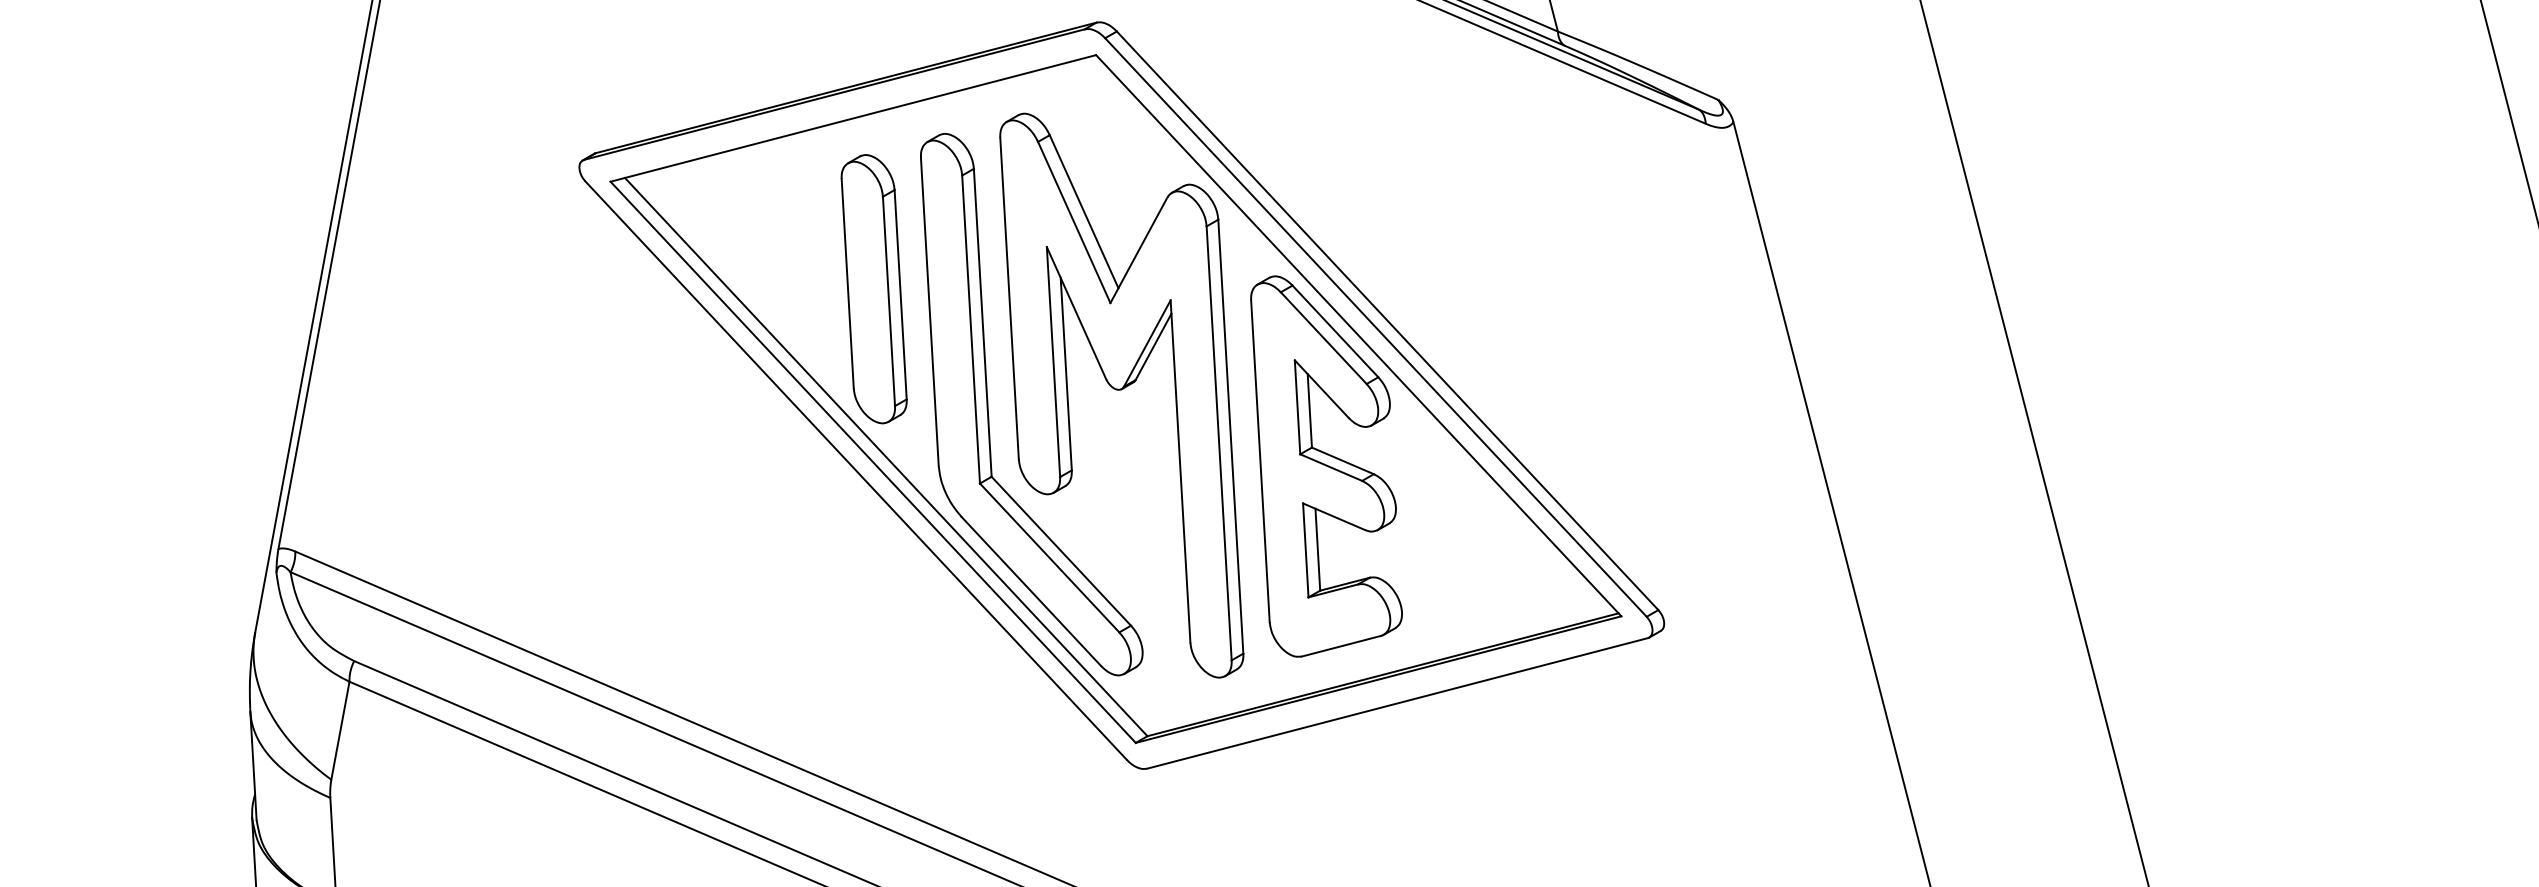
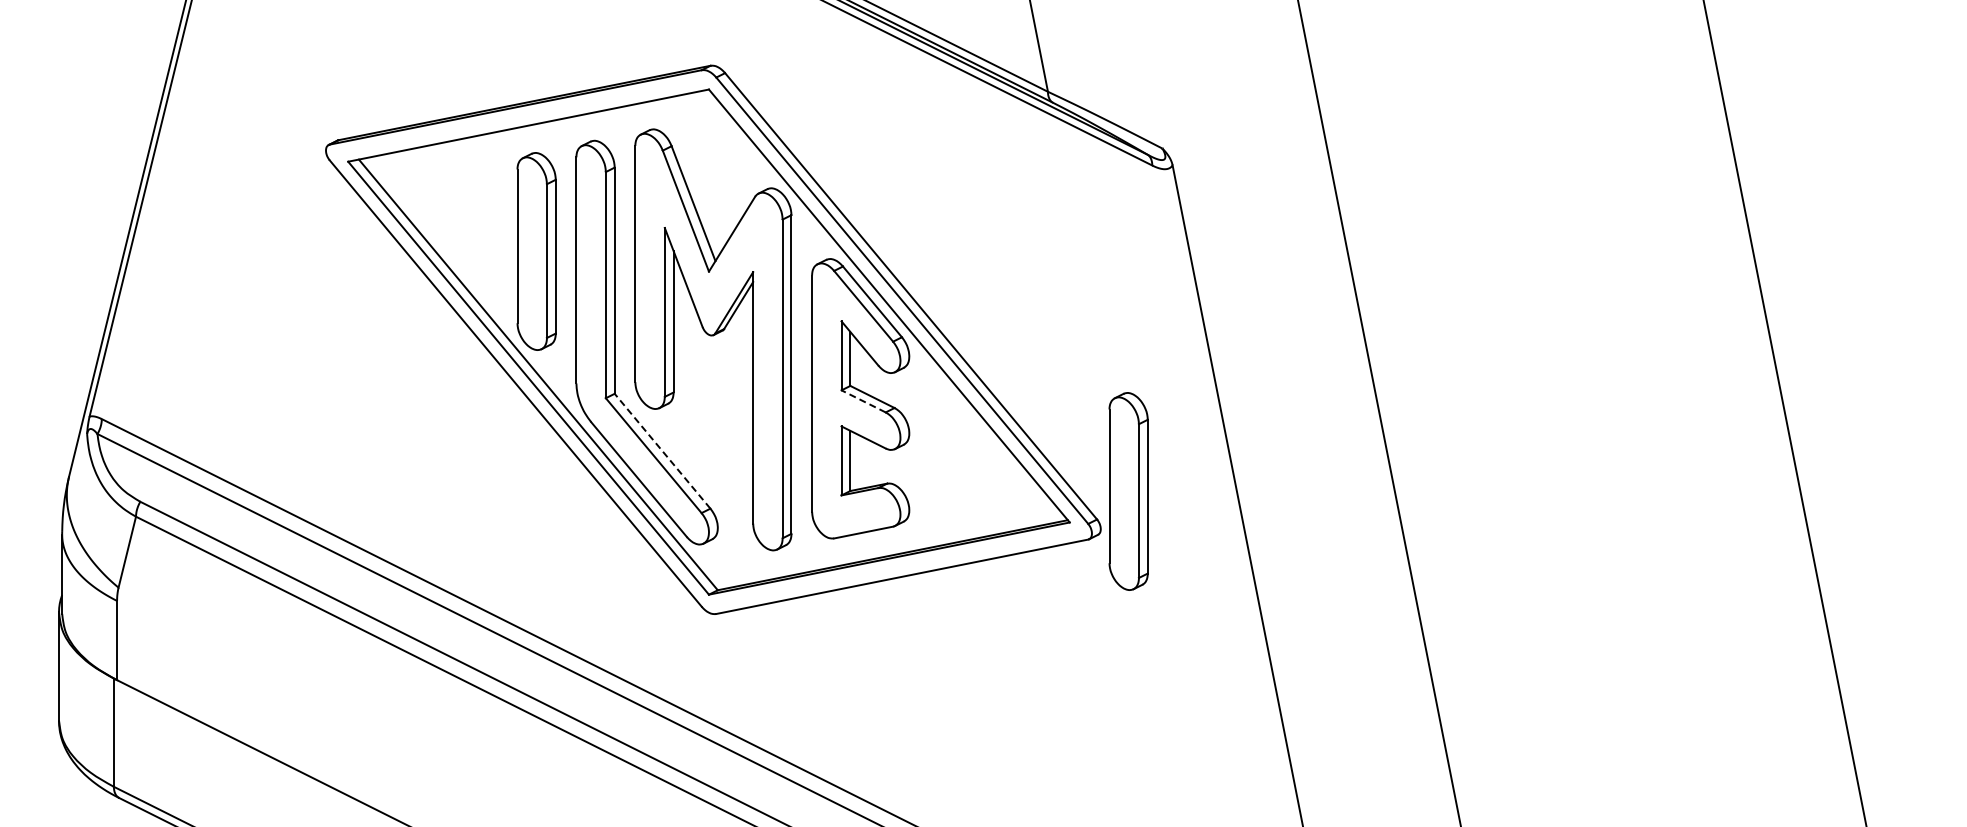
line: (1331, 467) -> (863, 401), solid -> dashed
line: (1061, 551) -> (662, 451), solid -> dashed
part: (1698, 569) -> (1128, 491), added

